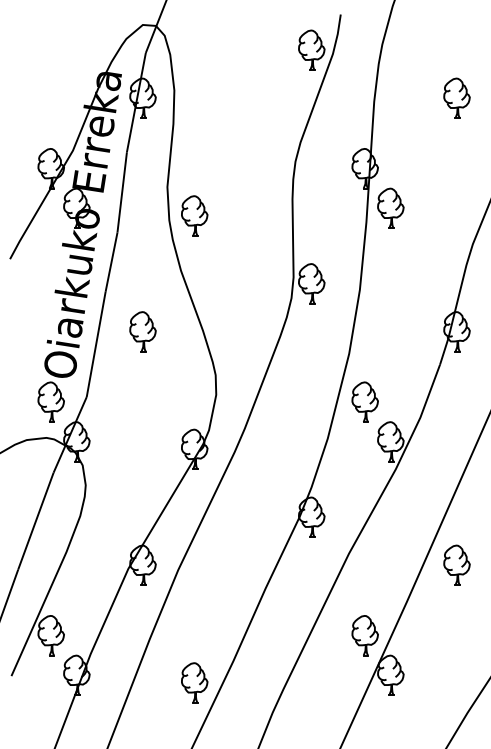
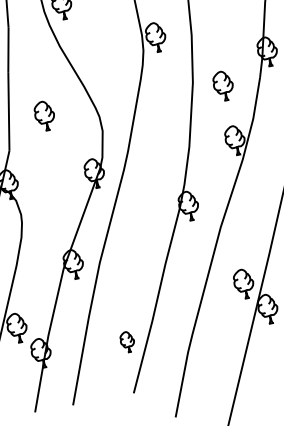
part: (142, 331) -> (44, 115), moved
part: (364, 401) -> (222, 85), moved
part: (194, 682) -> (127, 341), size x0.7

